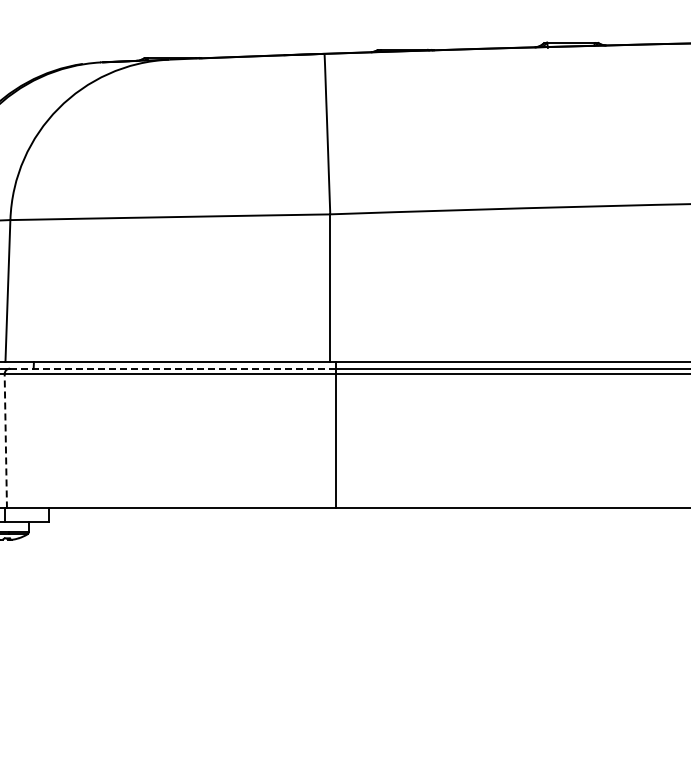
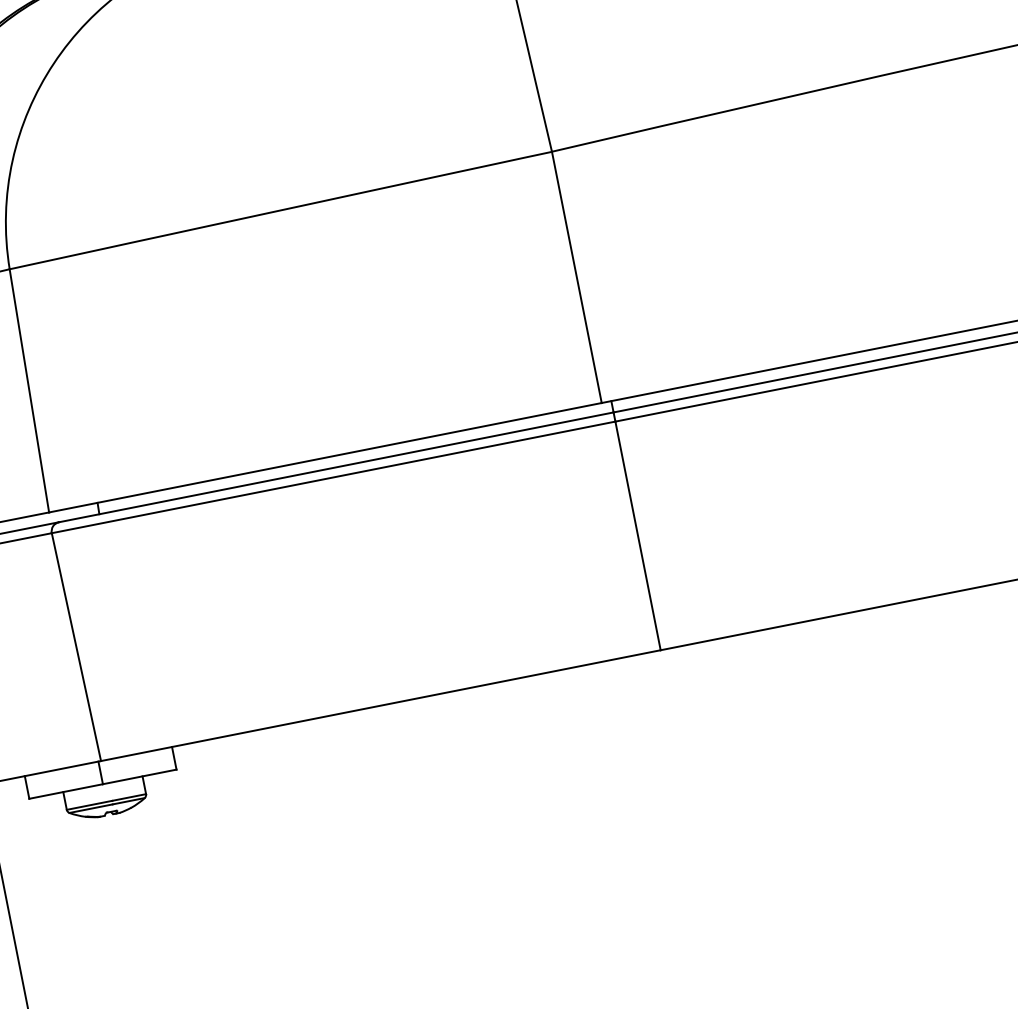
line: (172, 368) -> (335, 467), dashed -> solid
line: (5, 440) -> (75, 645), dashed -> solid

